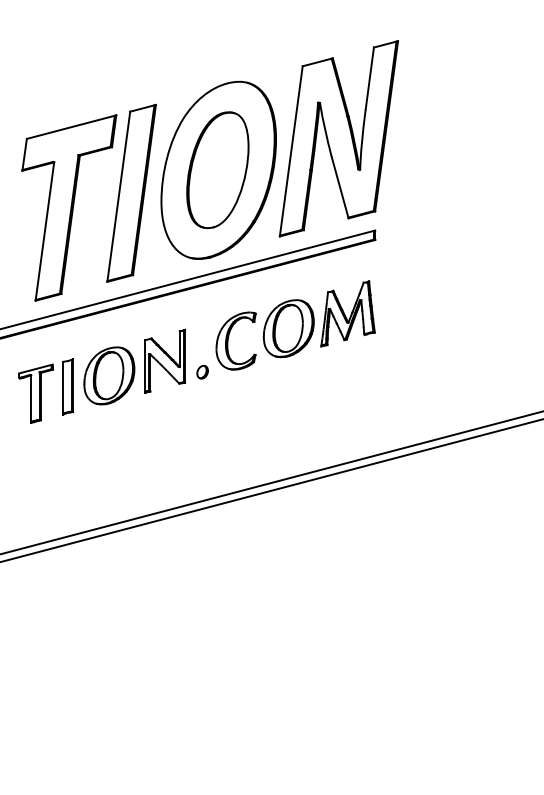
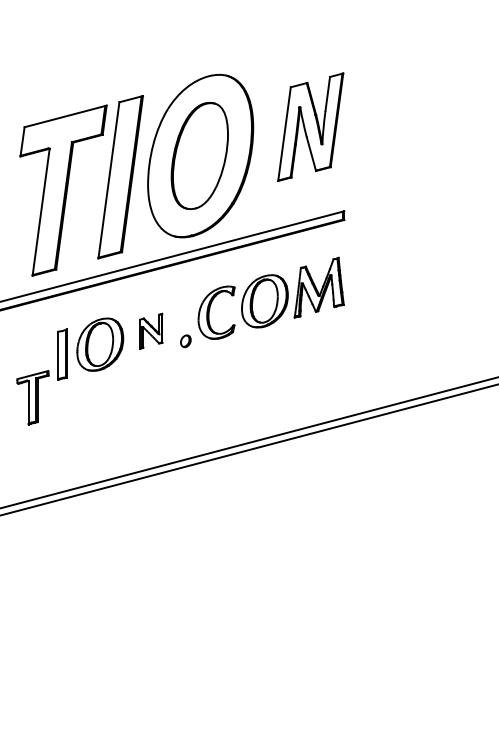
part: (338, 138) -> (310, 126), size x0.6
part: (164, 360) -> (150, 330), size x0.6
part: (35, 393) -> (32, 397), moved

